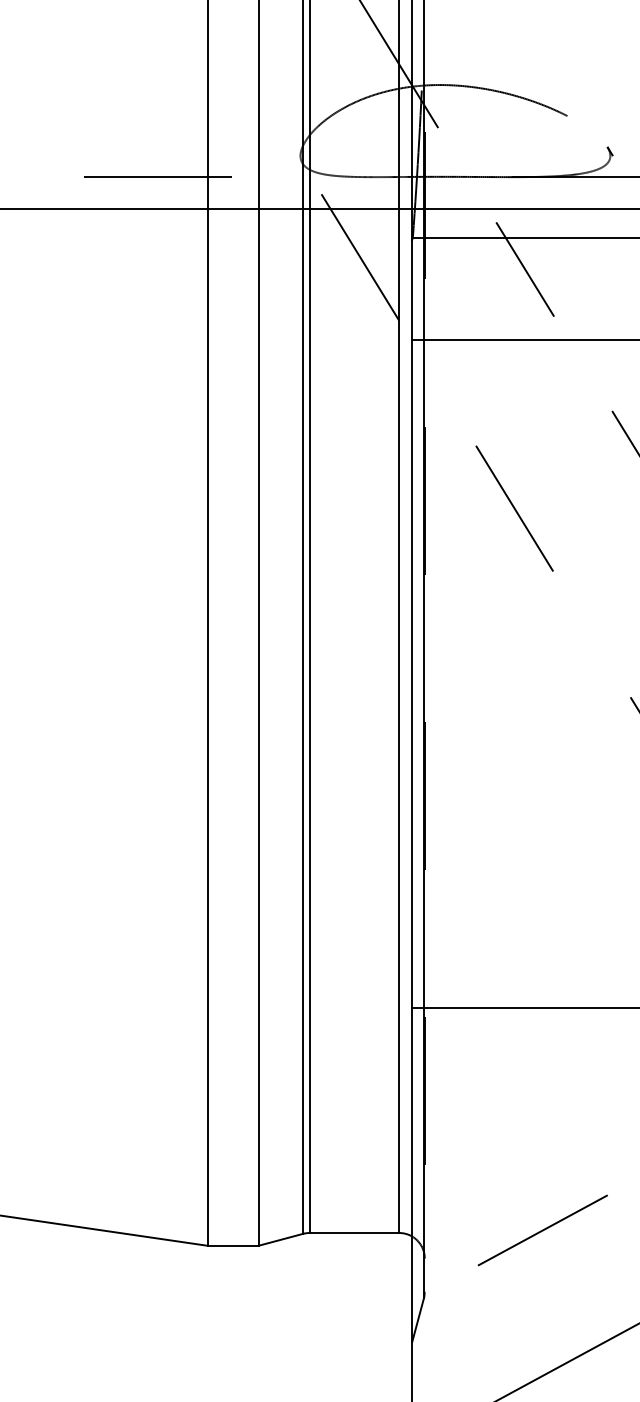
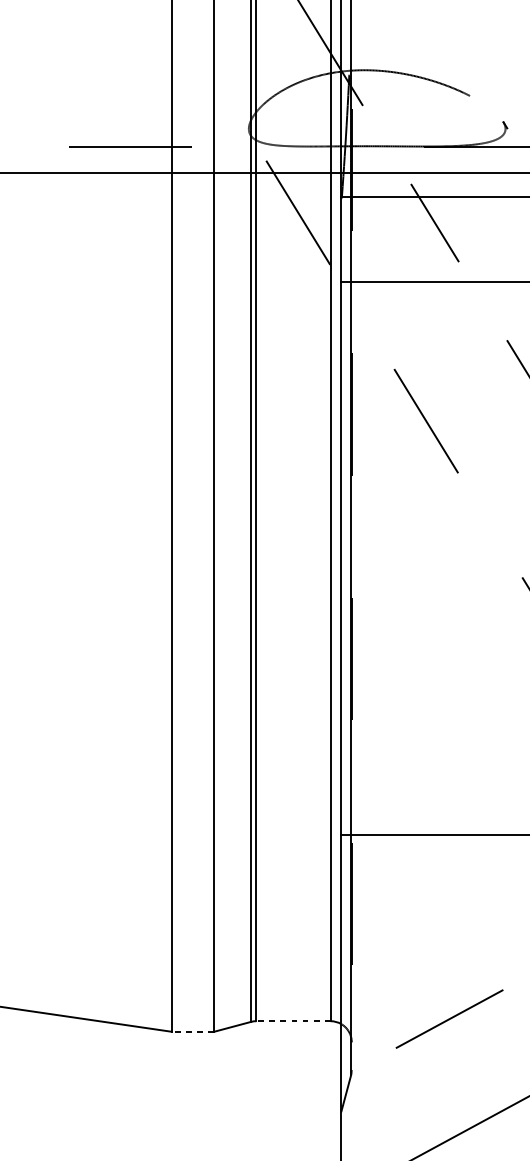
line: (354, 1233) -> (293, 1021), solid -> dashed
line: (233, 1245) -> (193, 1031), solid -> dashed

